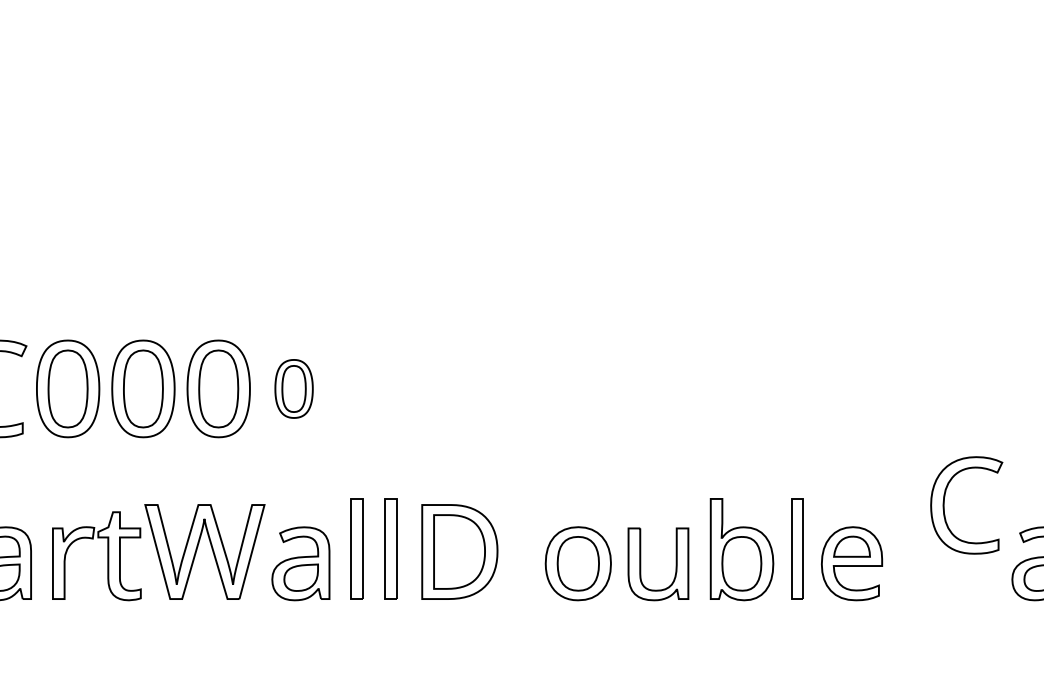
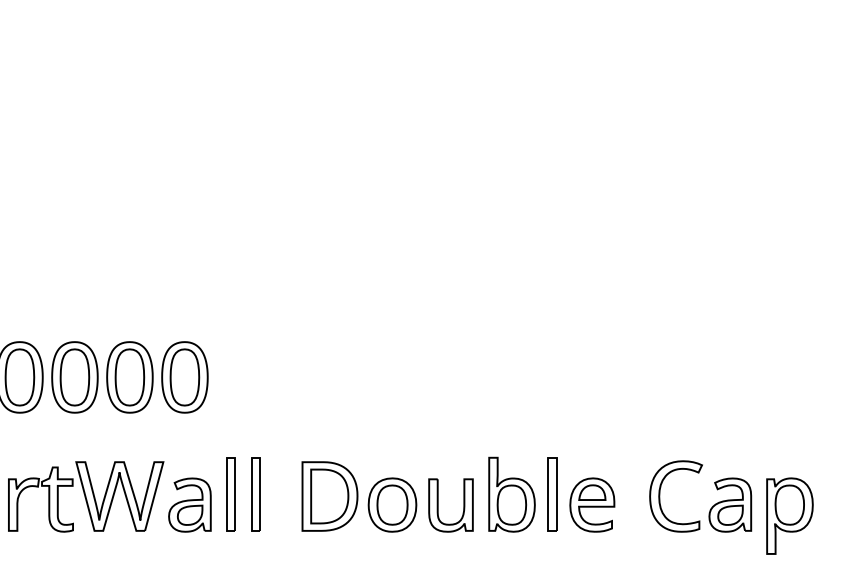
part: (293, 389) -> (184, 377), size x1.67
part: (945, 505) -> (660, 496), moved
part: (459, 551) -> (329, 496), moved

